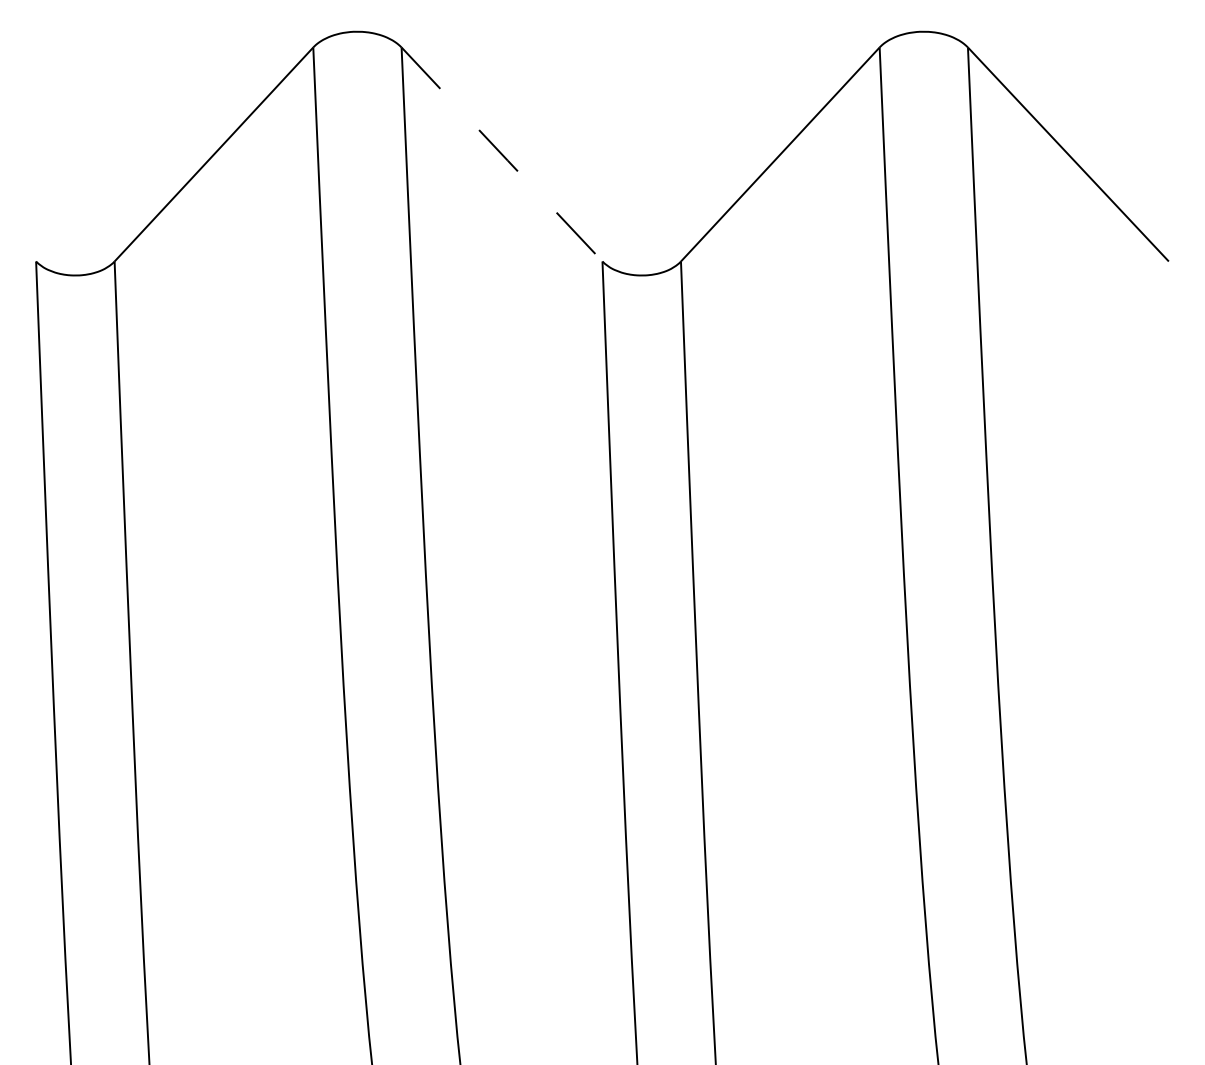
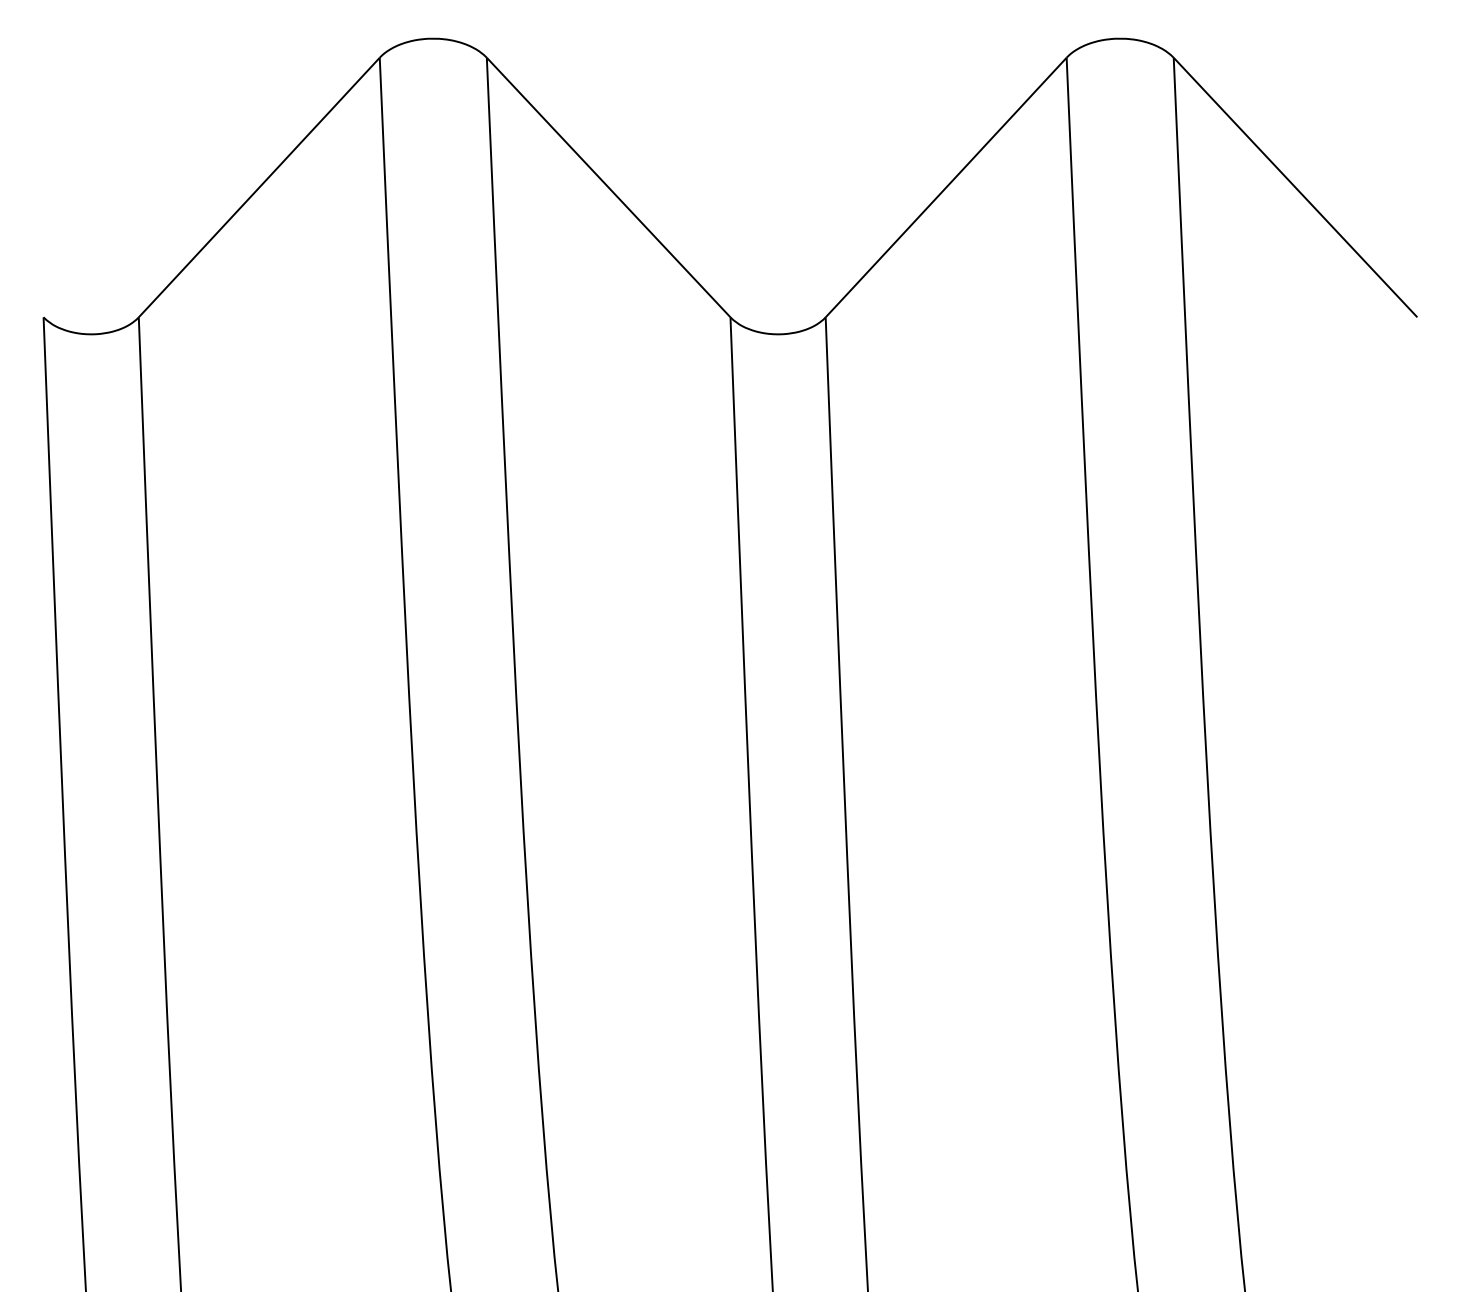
line: (502, 154) -> (609, 187), dashed -> solid

